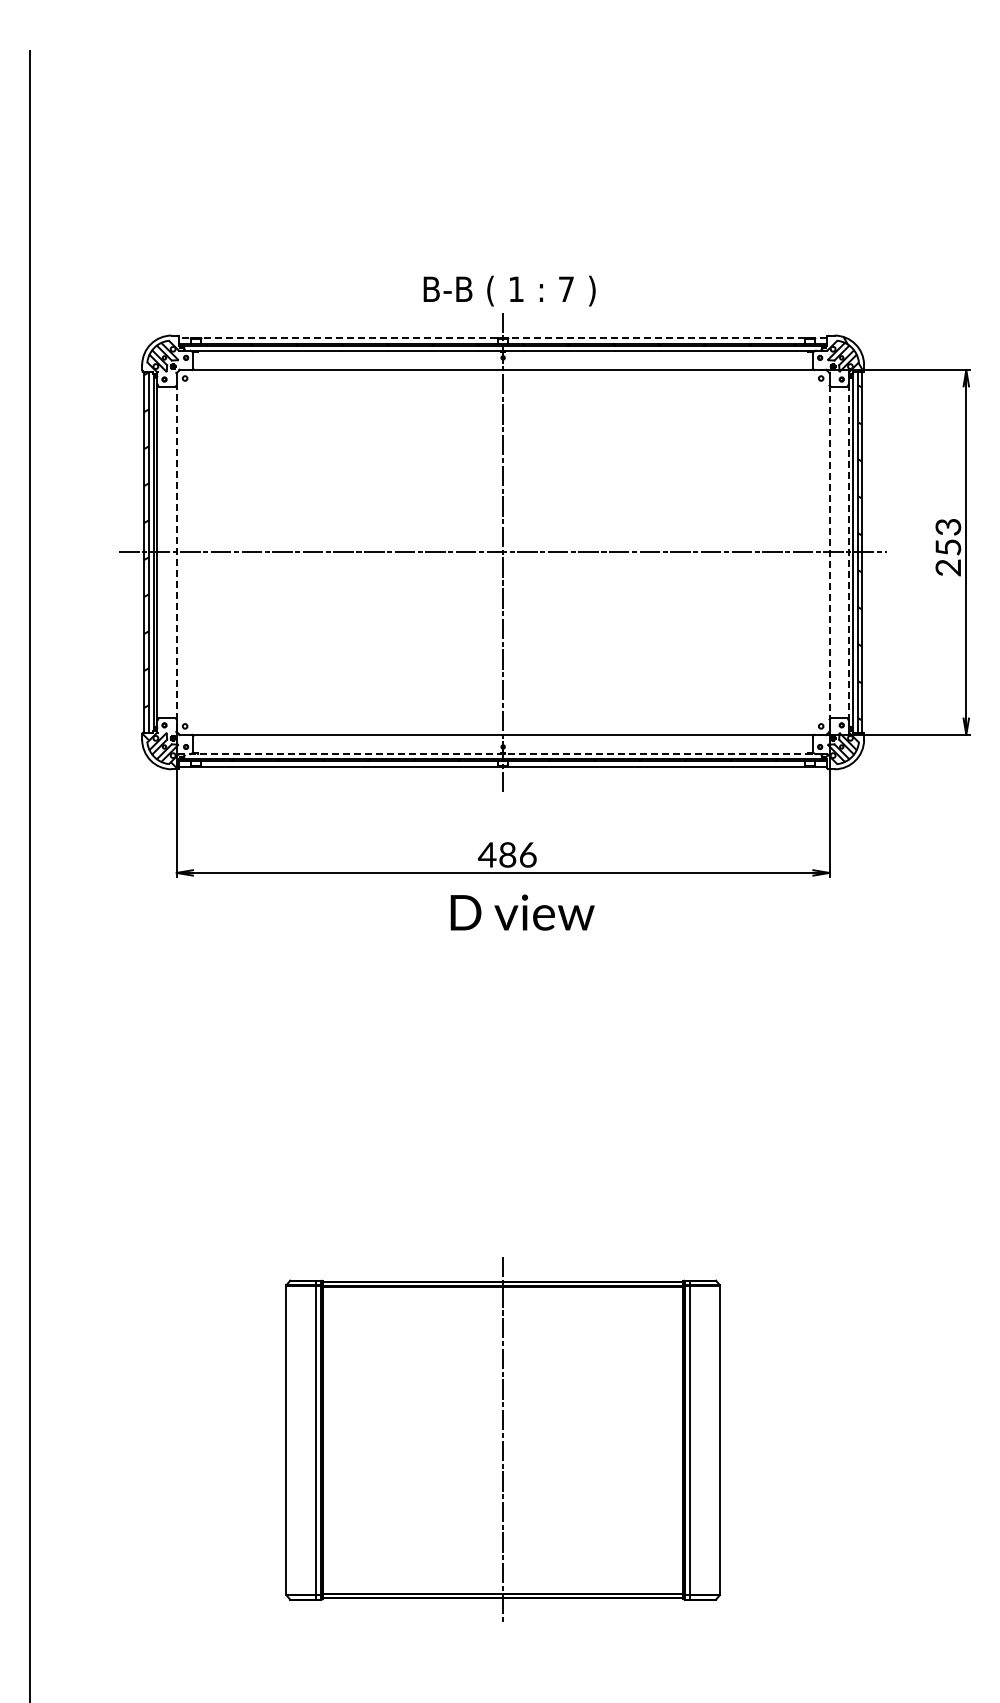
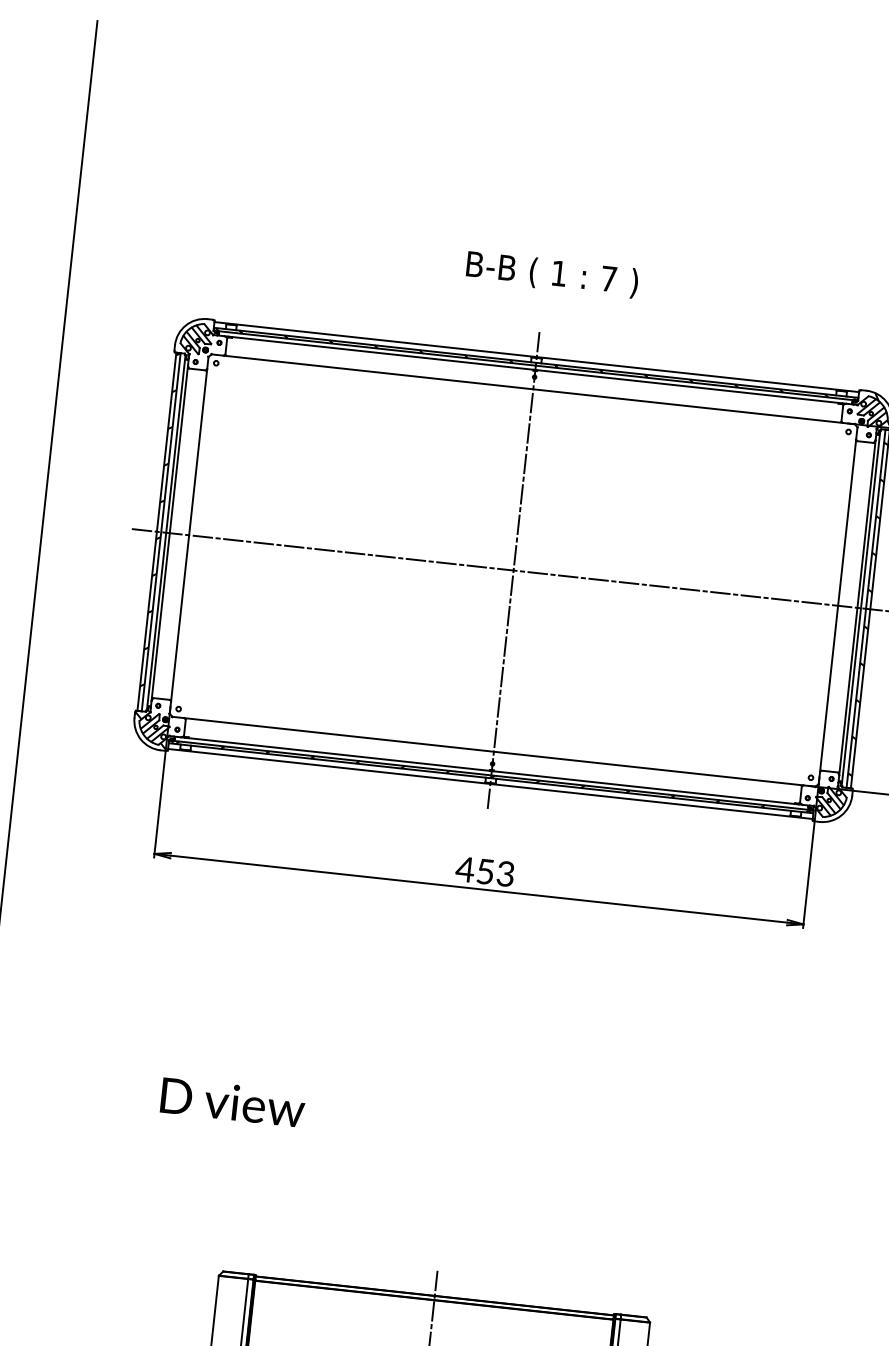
text: (509, 290) -> (552, 274), moved
line: (502, 337) -> (536, 356), dashed -> solid
line: (176, 551) -> (188, 534), dashed -> solid
line: (829, 552) -> (838, 605), dashed -> solid
line: (848, 552) -> (856, 607), dashed -> solid
line: (502, 754) -> (491, 771), dashed -> solid
text: (517, 854) -> (495, 872), 486 -> 453
text: (522, 912) -> (232, 1102), moved

